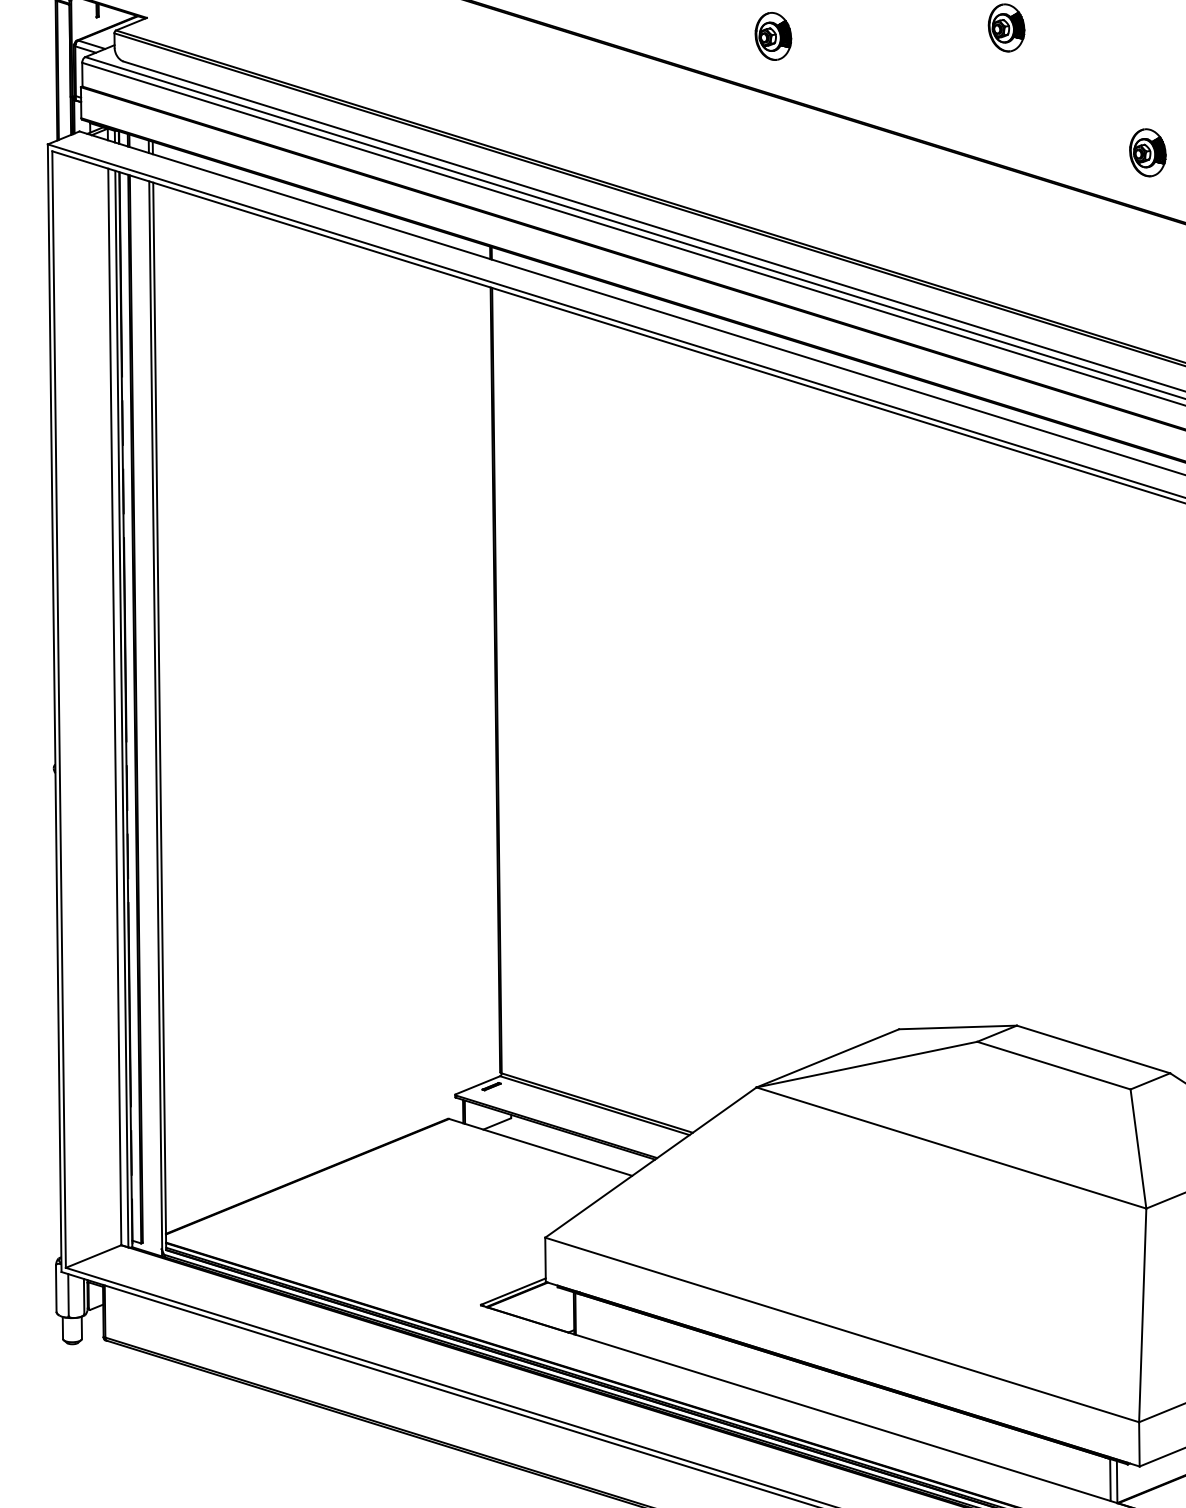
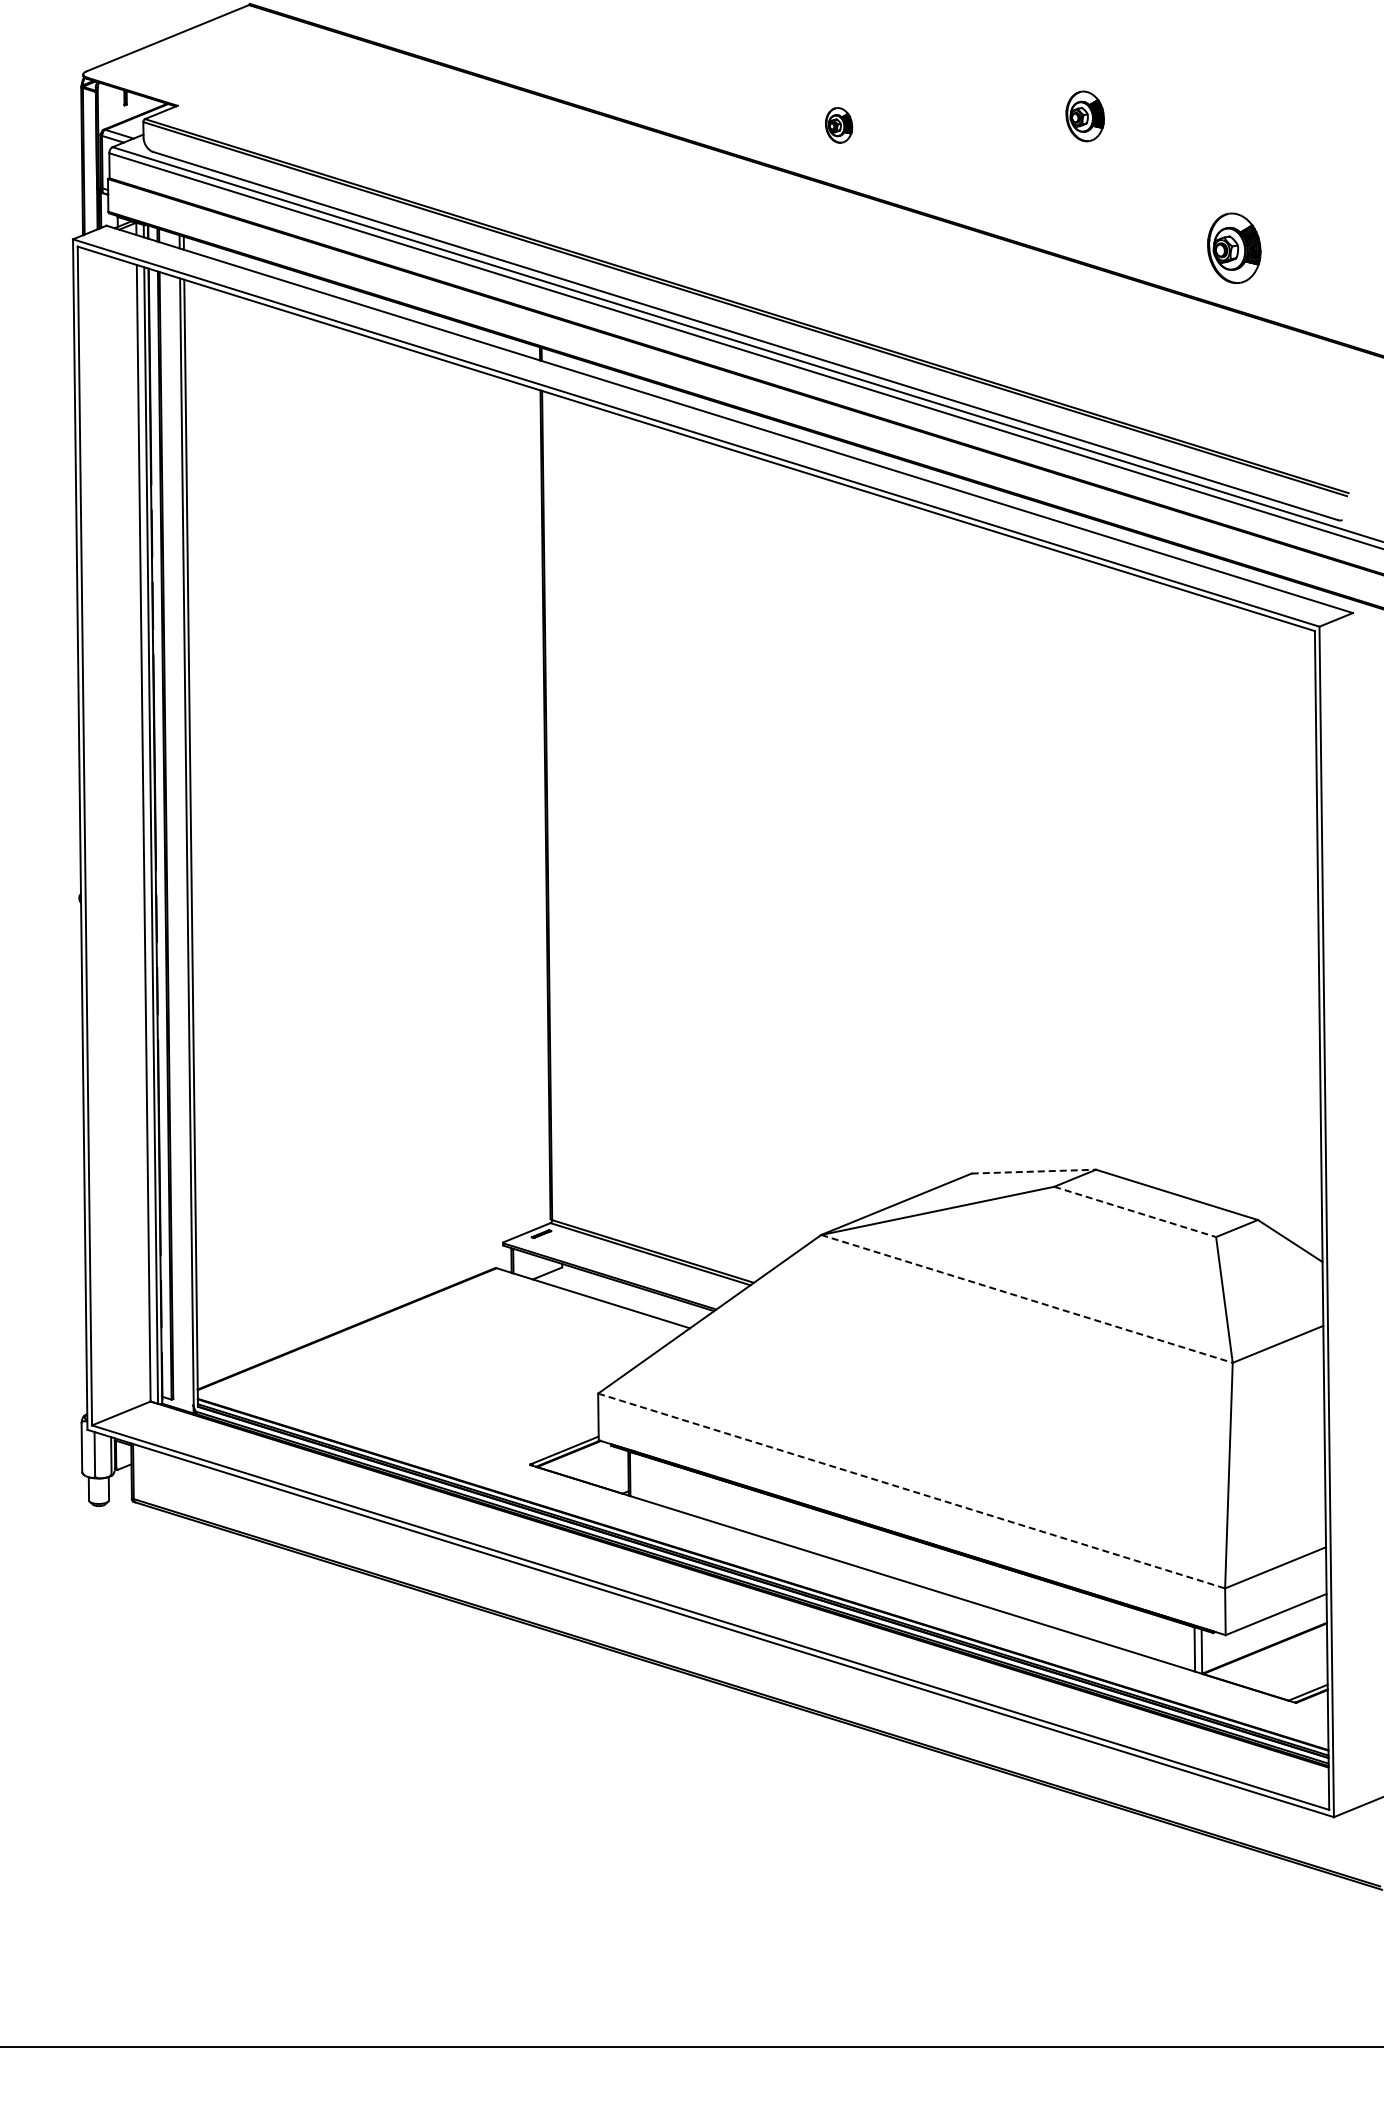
part: (772, 36) -> (838, 125), size x0.7
part: (1148, 152) -> (1234, 247), size x1.4
line: (958, 1027) -> (1034, 1171), solid -> dashed
line: (1054, 1065) -> (1135, 1211), solid -> dashed
line: (951, 1148) -> (1027, 1299), solid -> dashed
line: (843, 1330) -> (912, 1491), solid -> dashed

